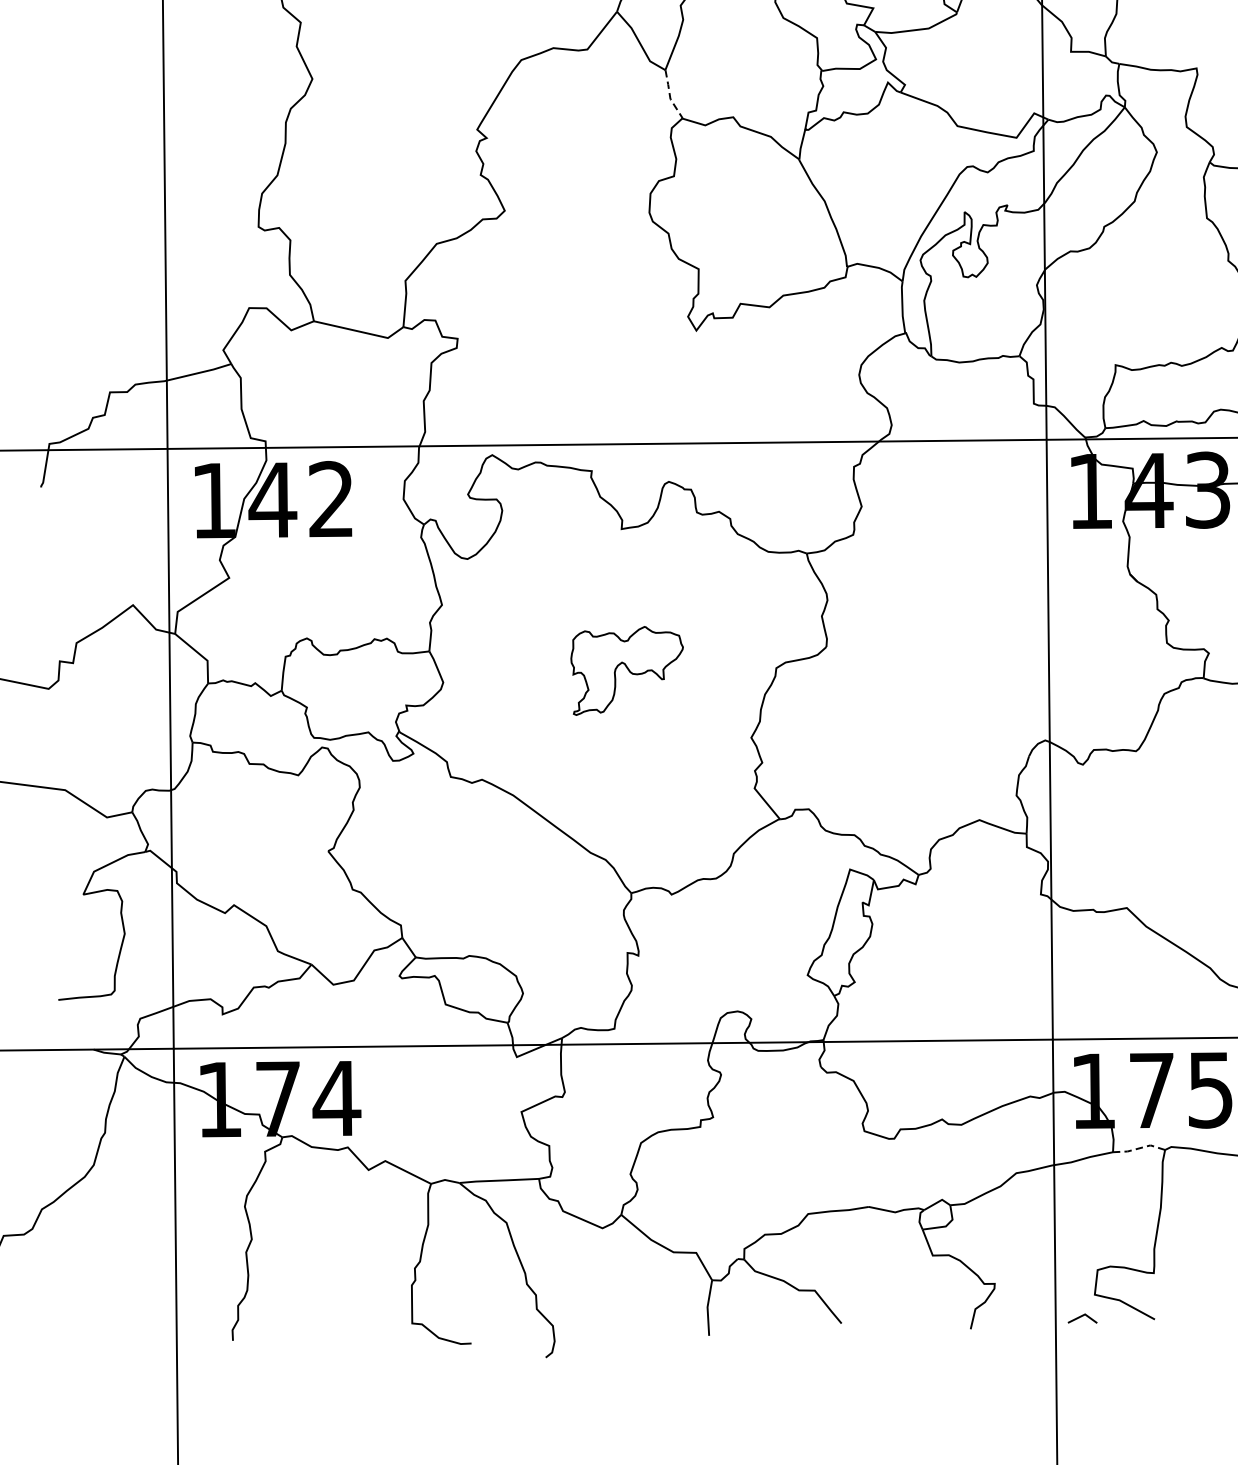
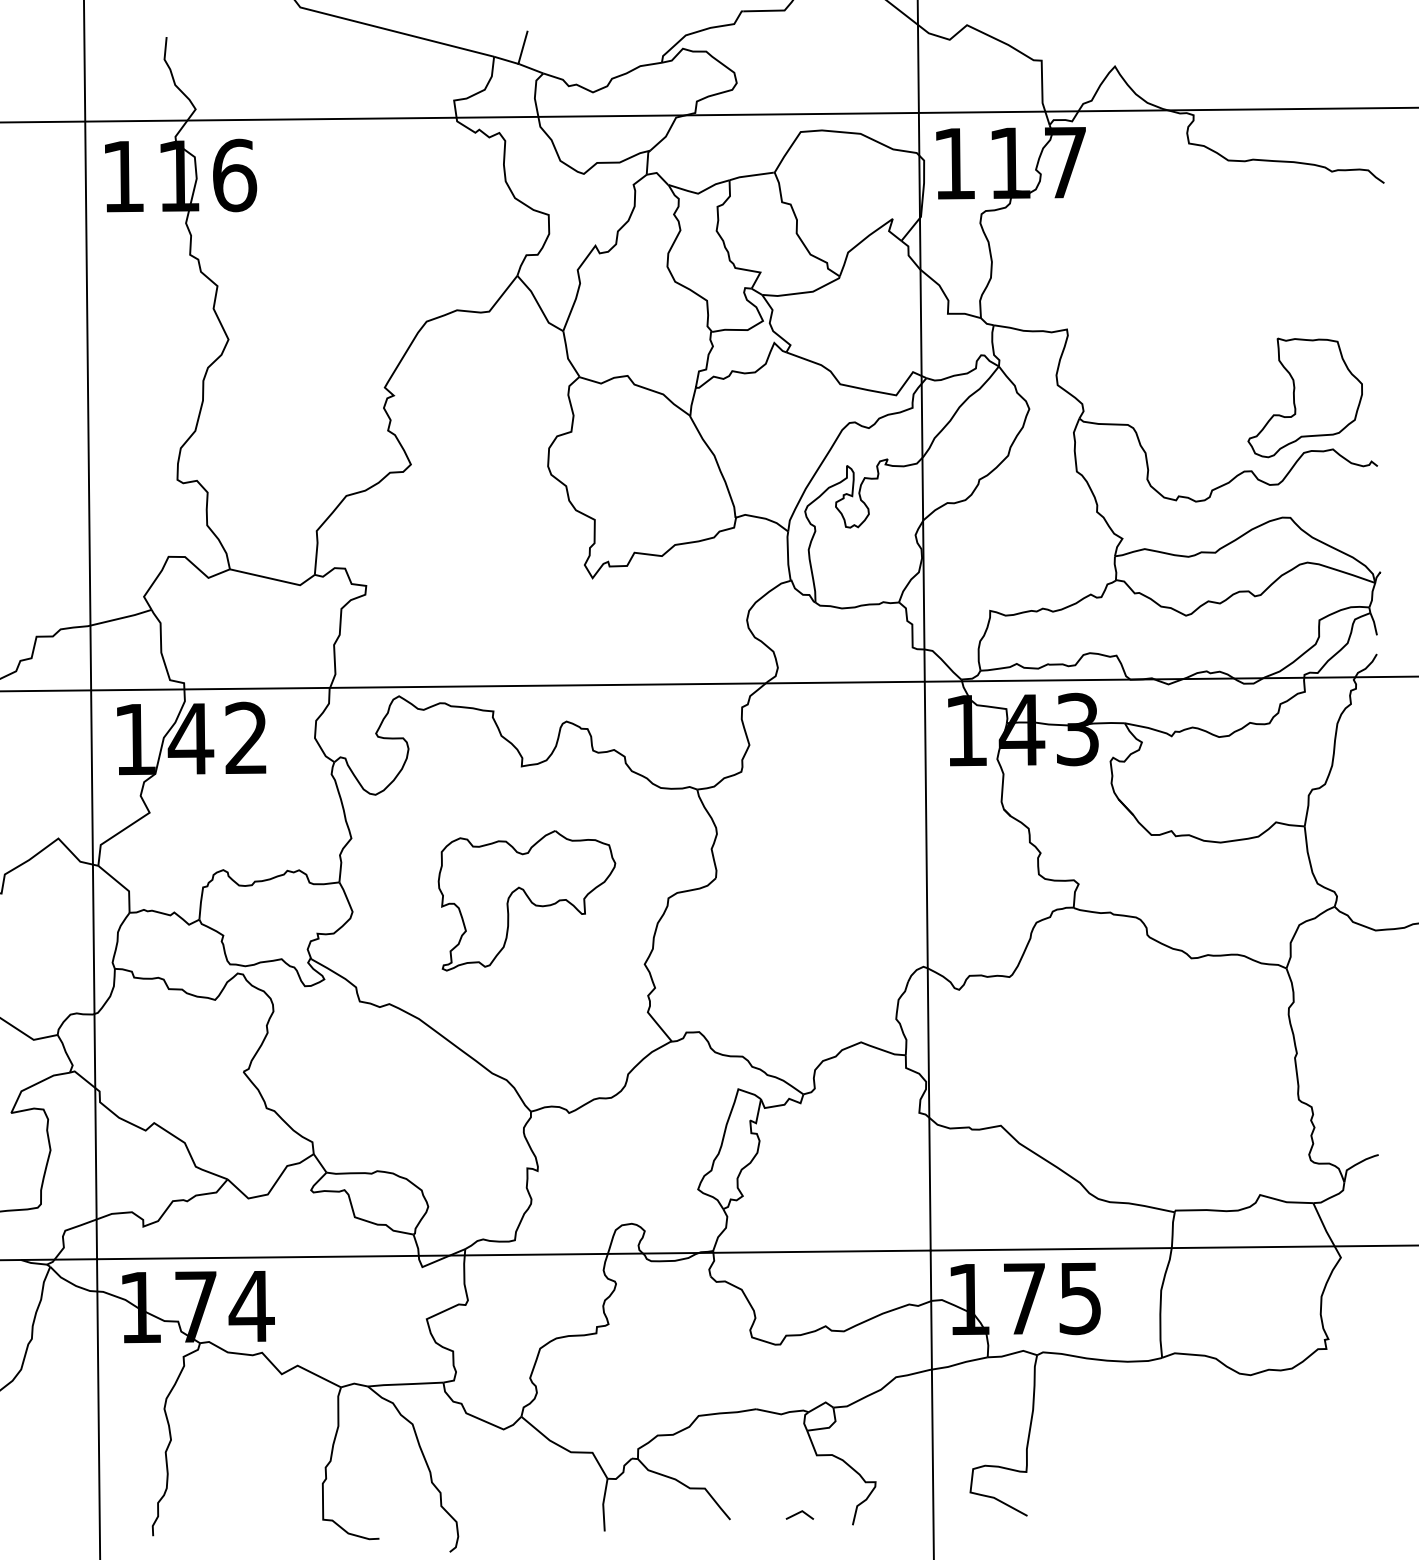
line: (669, 95) -> (567, 355), dashed -> solid
part: (626, 670) -> (526, 900), size x1.67
line: (1139, 1148) -> (1012, 1353), dashed -> solid
line: (1082, 1316) -> (799, 1513), moved

